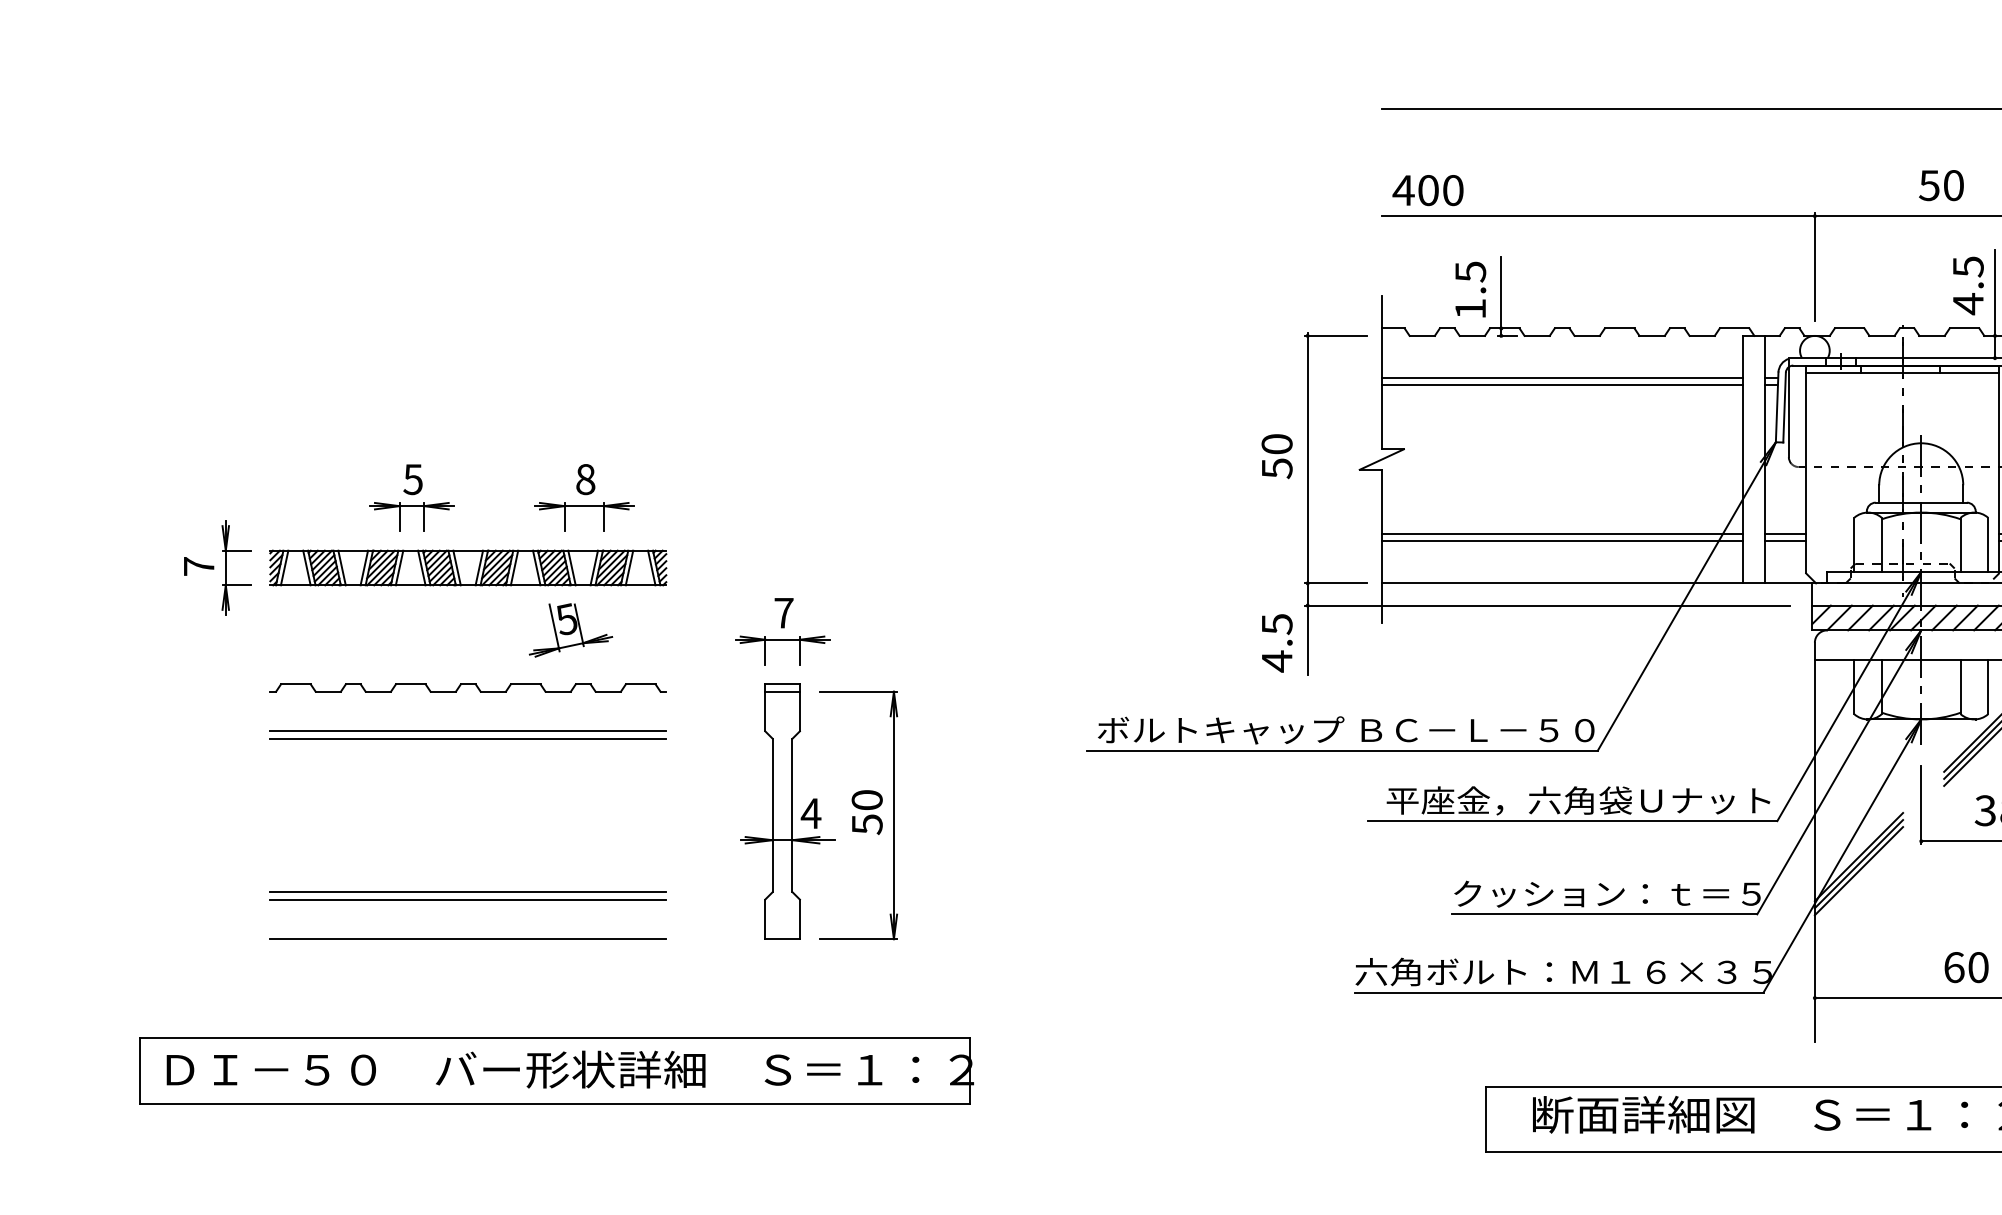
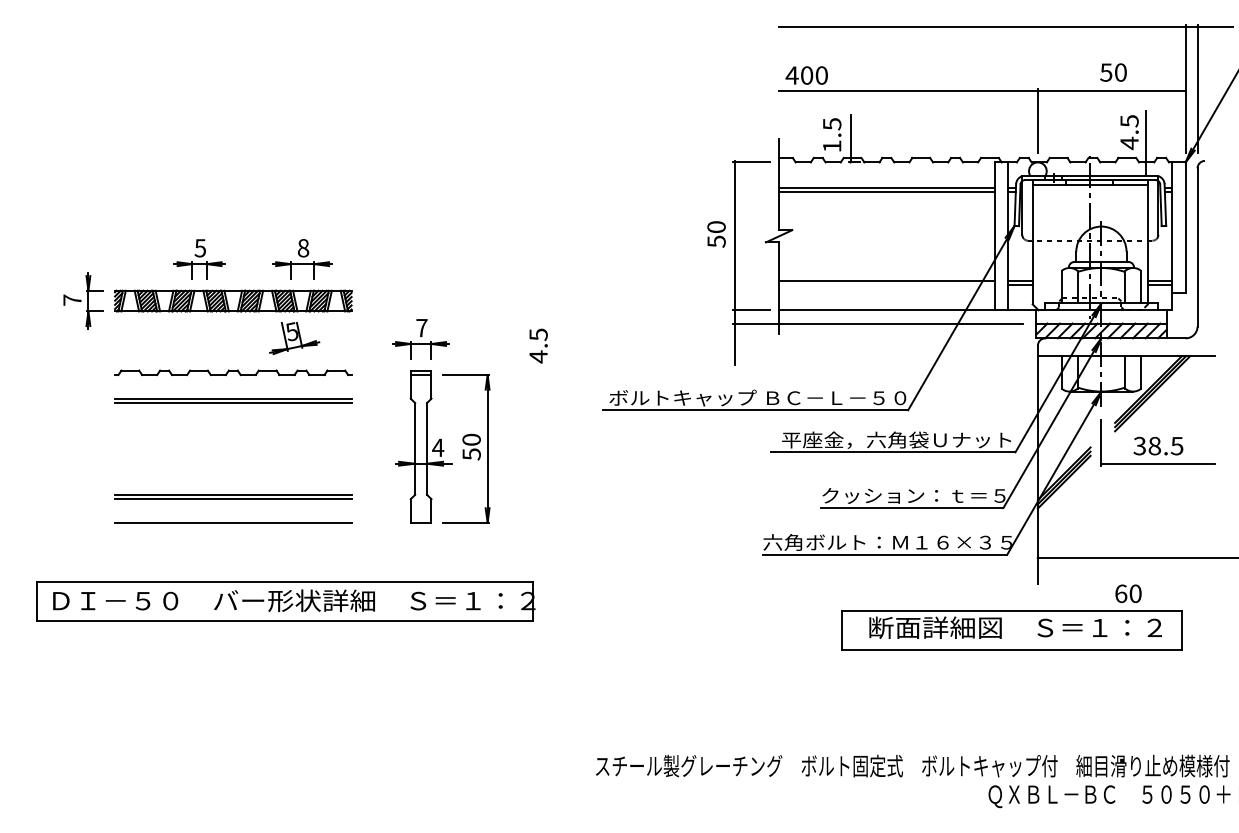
line: (1561, 541) -> (886, 285), removed
text: (1276, 642) -> (538, 345), moved
text: (1966, 967) -> (1128, 593), moved

